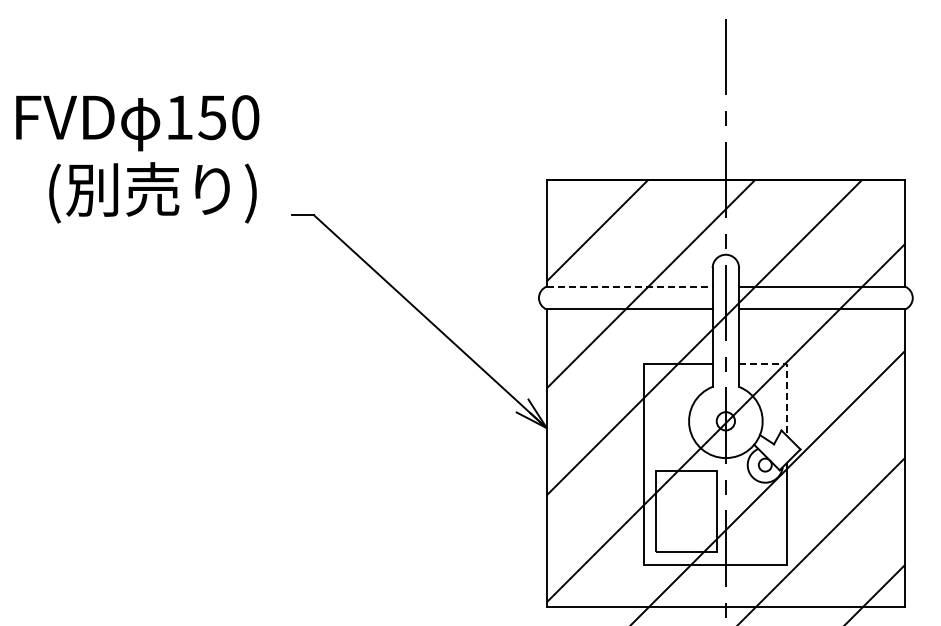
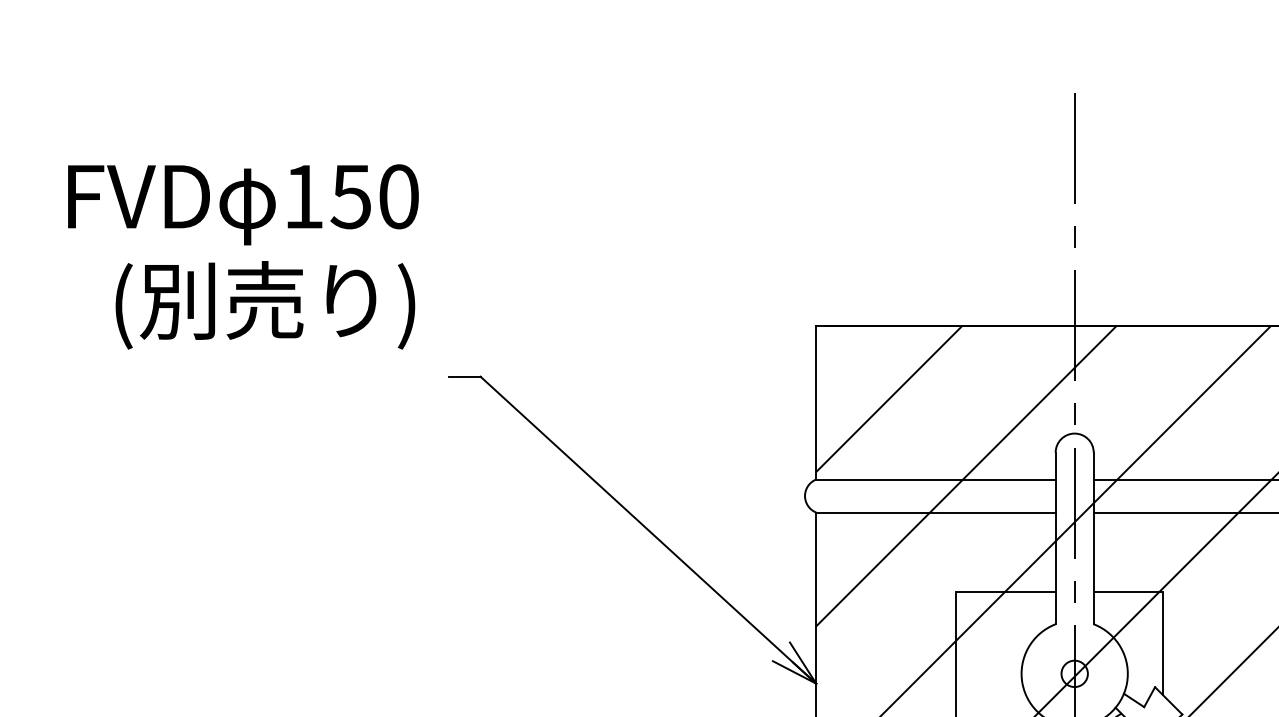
text: (137, 159) -> (243, 257), moved
line: (629, 286) -> (935, 479), dashed -> solid
line: (787, 375) -> (1163, 607), dashed -> solid

